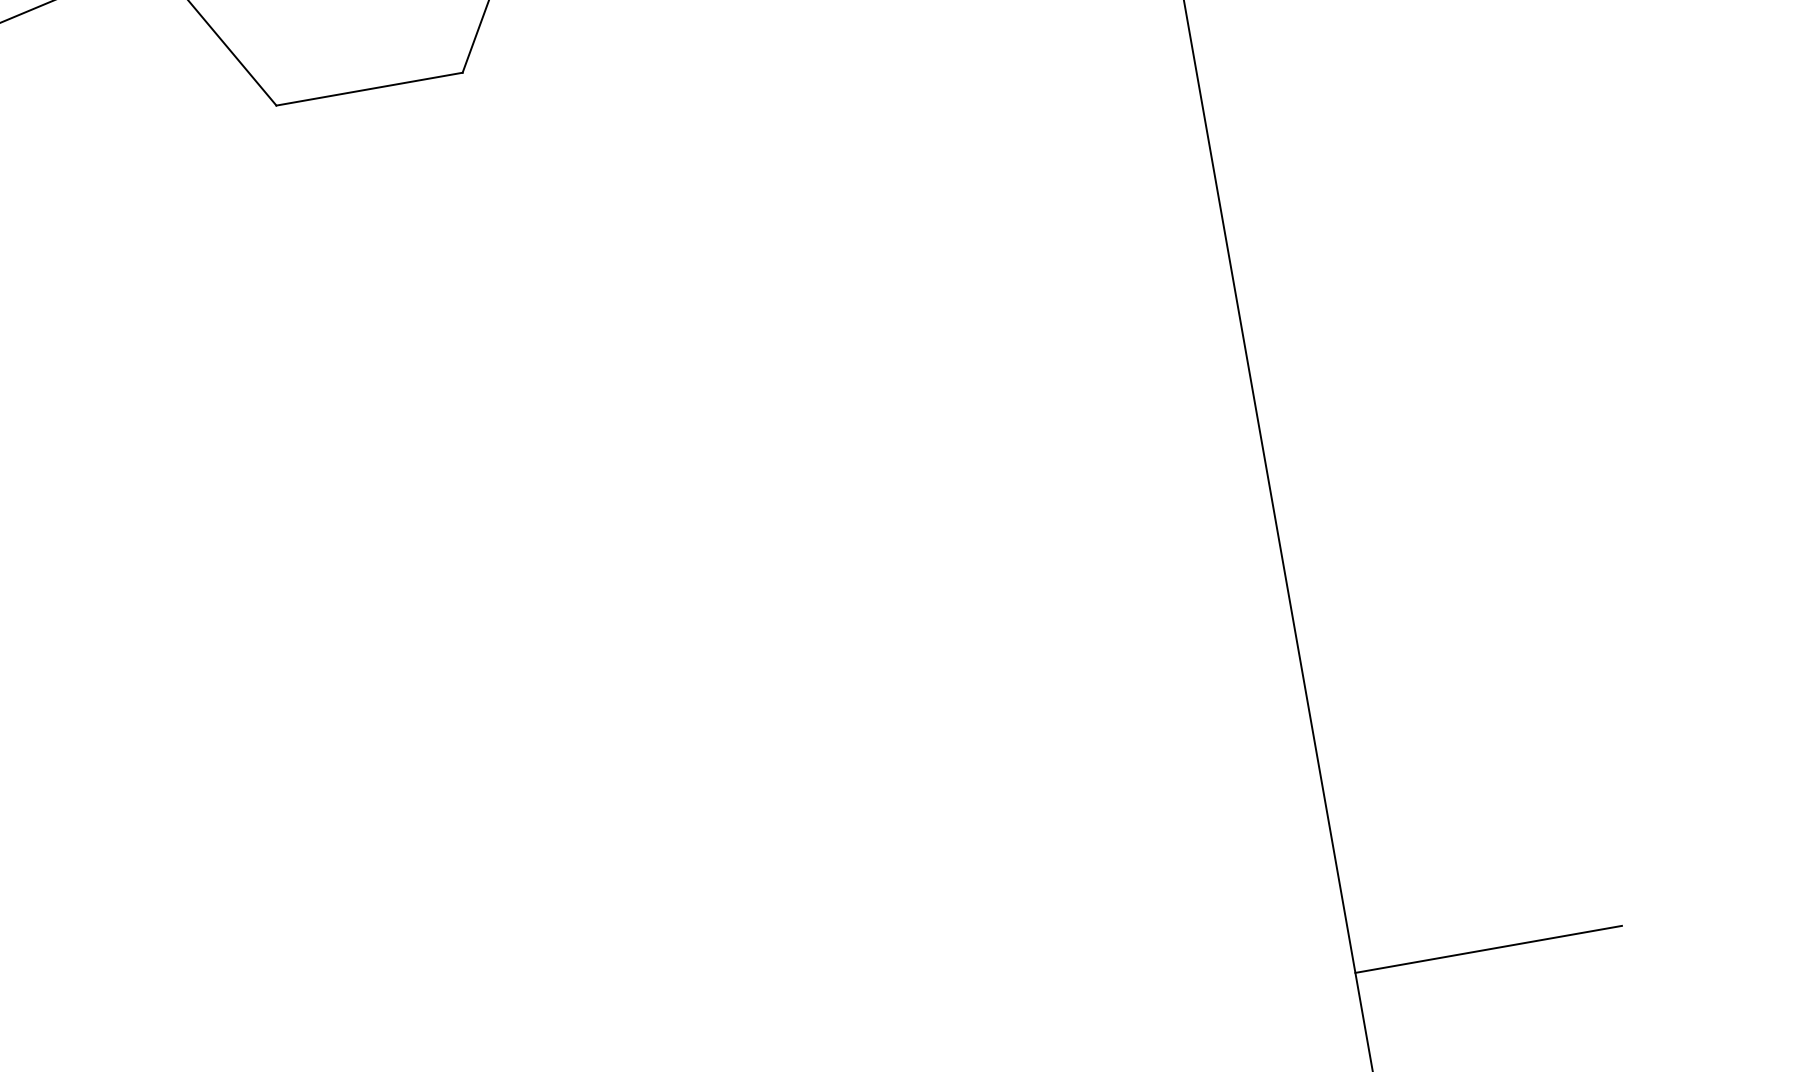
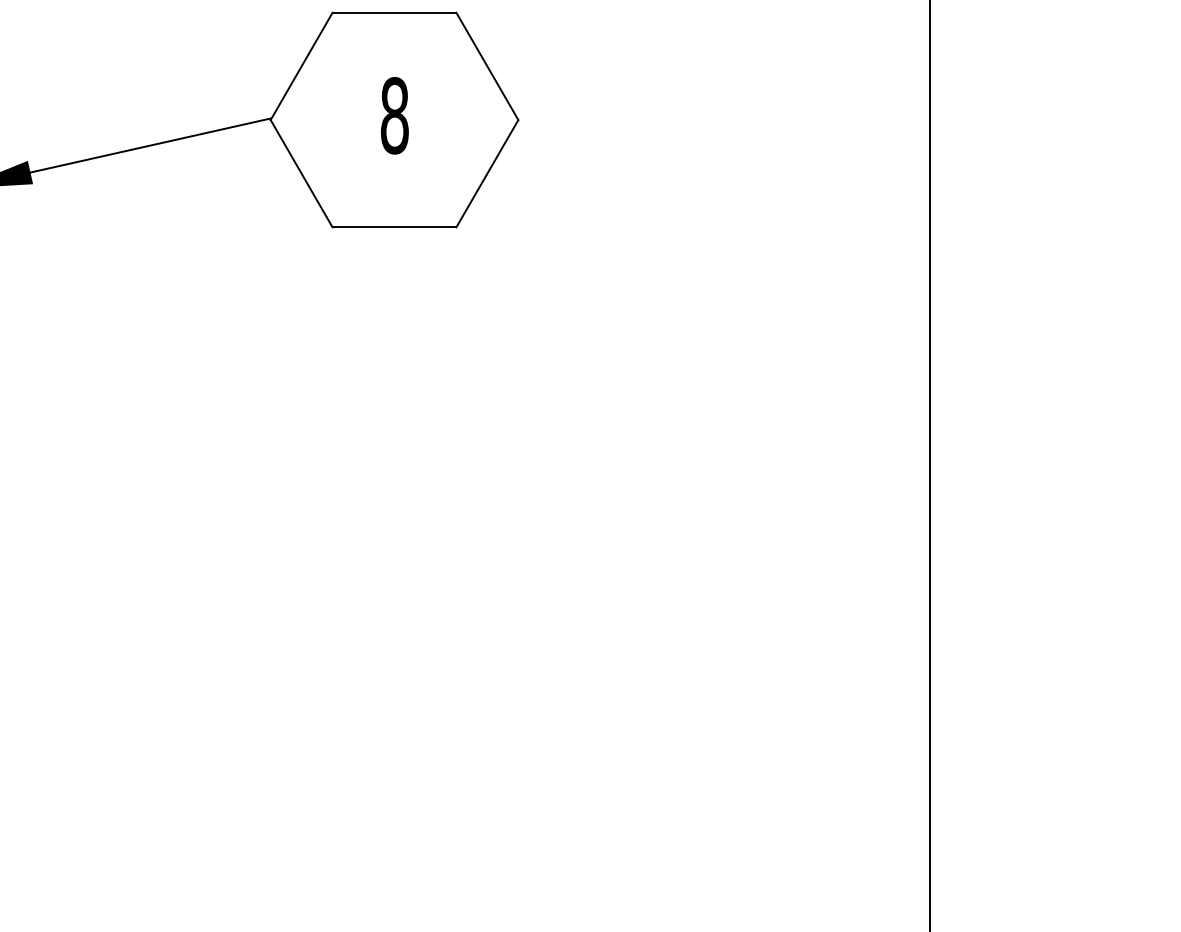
line: (1488, 949) -> (1018, 909), removed

